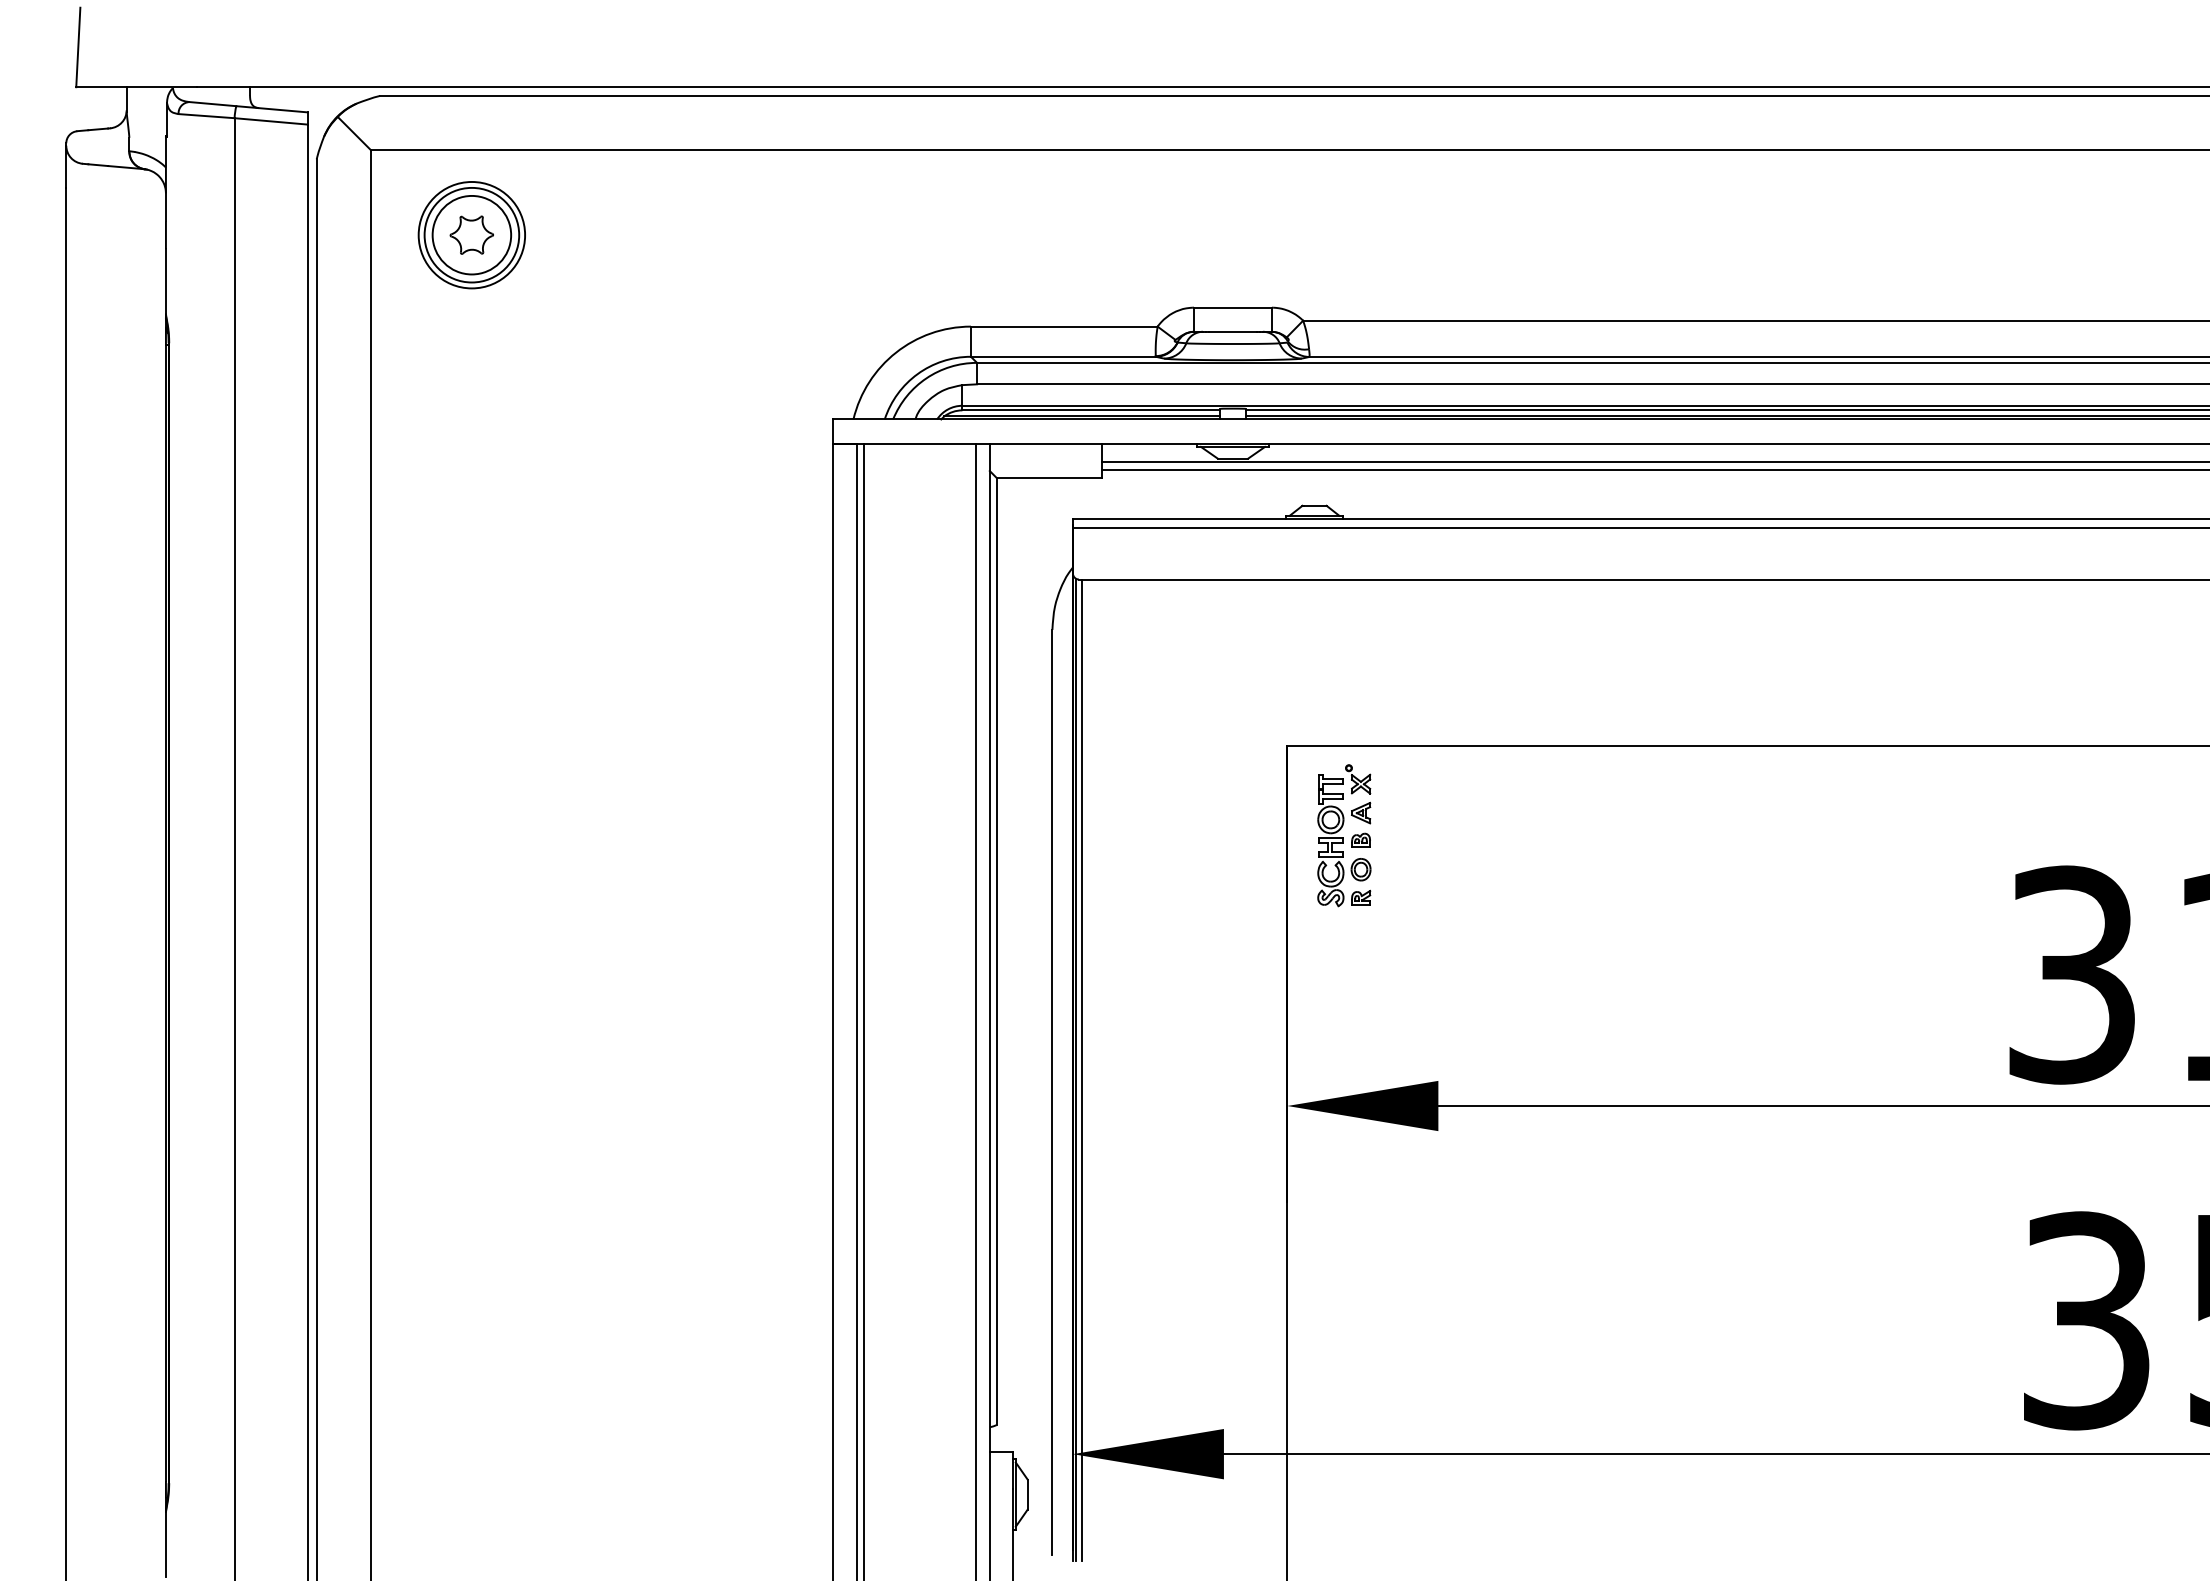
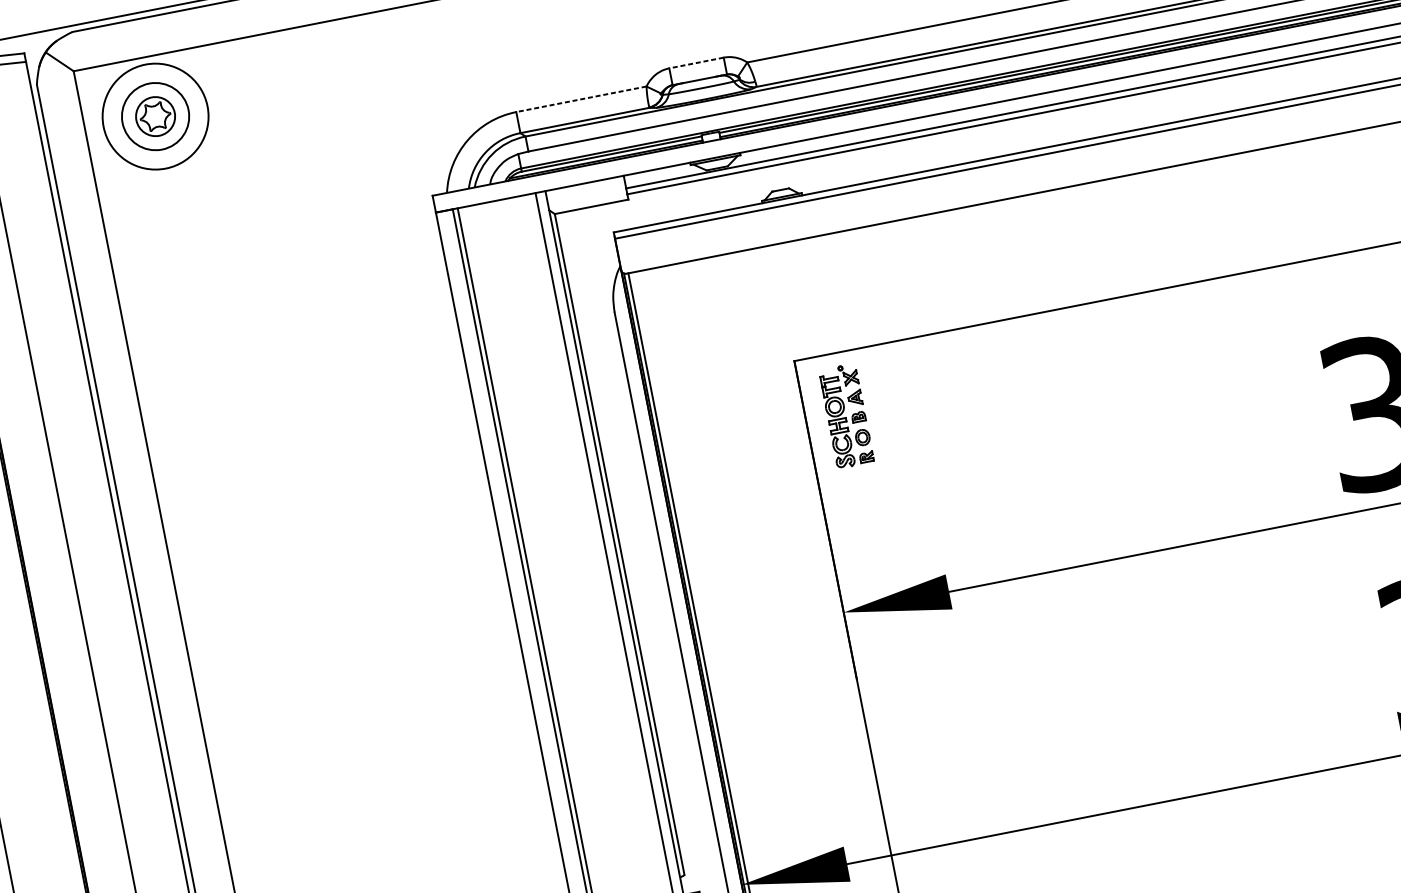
circle: (471, 234) -> (155, 116), size x0.7
circle: (471, 234) -> (155, 116), size x1.4
line: (1232, 307) -> (696, 62), solid -> dashed
line: (1063, 326) -> (580, 99), solid -> dashed

